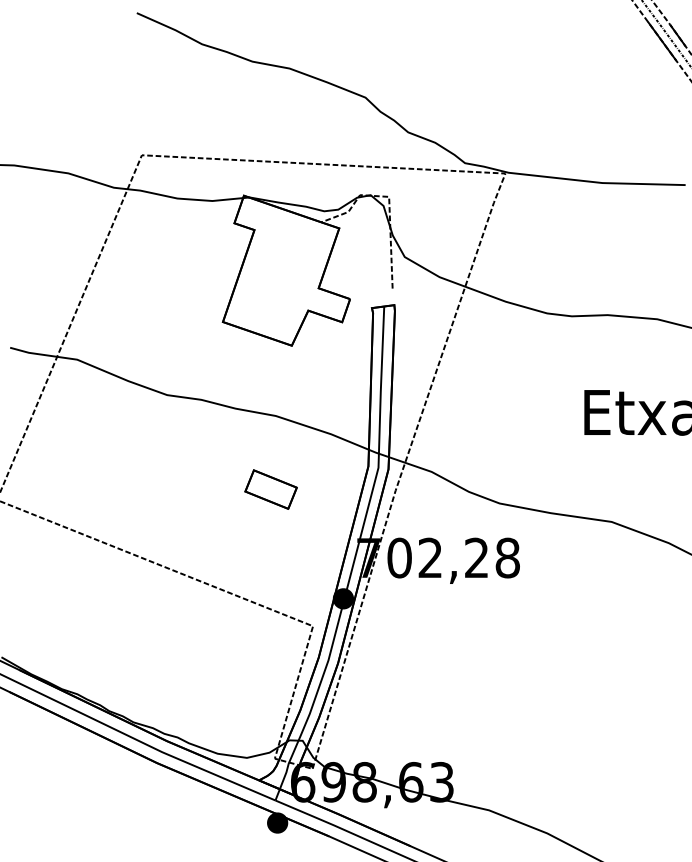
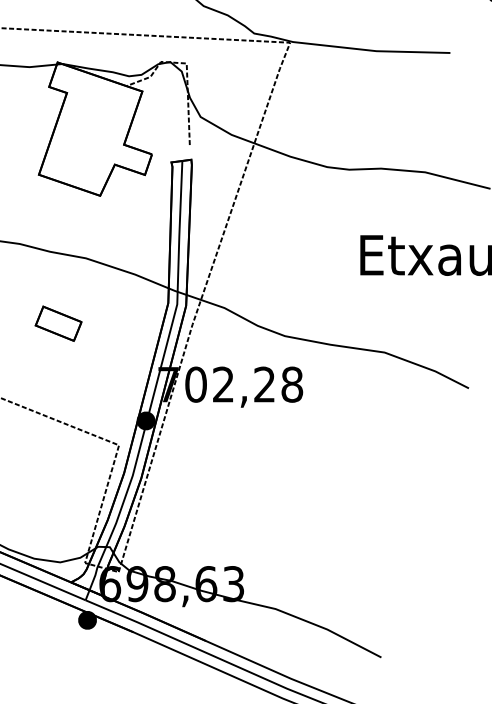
part: (270, 489) -> (58, 323), moved

